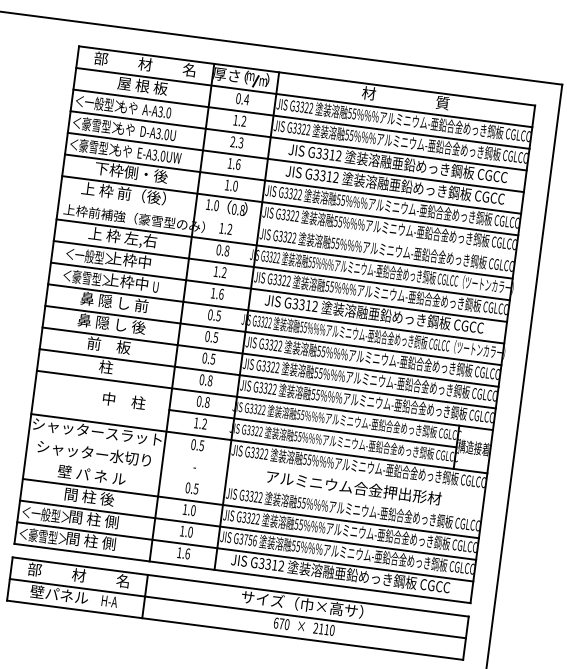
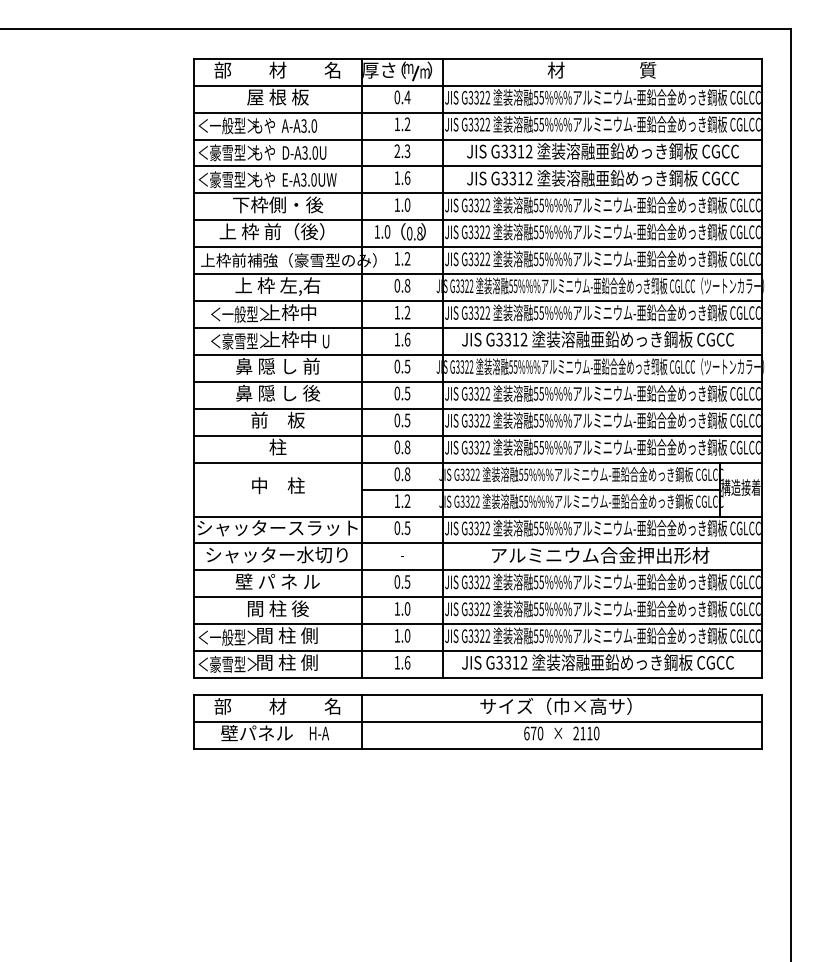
line: (287, 227) -> (477, 247), added
text: (124, 400) -> (278, 485), moved
line: (256, 465) -> (477, 543), added
line: (253, 487) -> (477, 570), added
text: (250, 540) -> (482, 636), G3756 -> G3322

